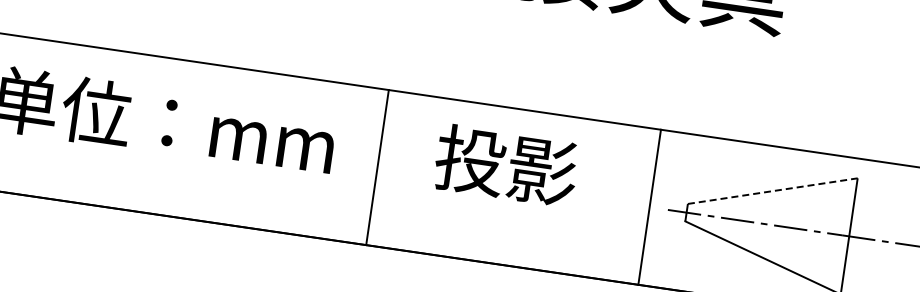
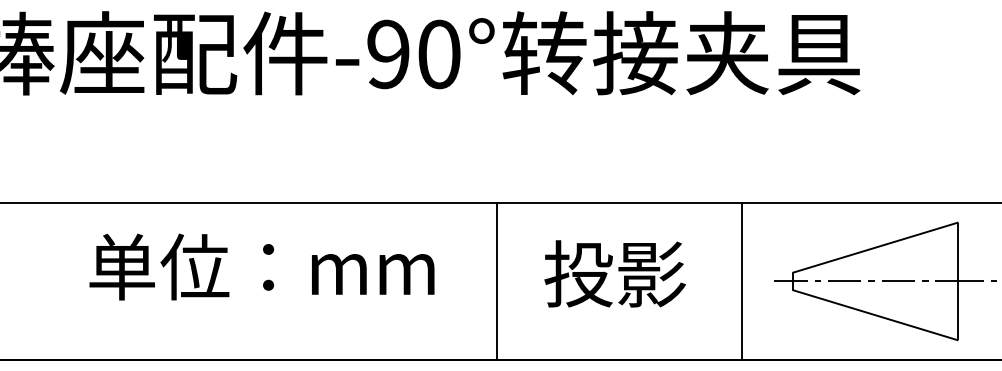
text: (505, 165) -> (614, 273), moved
line: (377, 167) -> (496, 281), moved
line: (772, 190) -> (875, 247), dashed -> solid
line: (649, 207) -> (741, 281), moved

